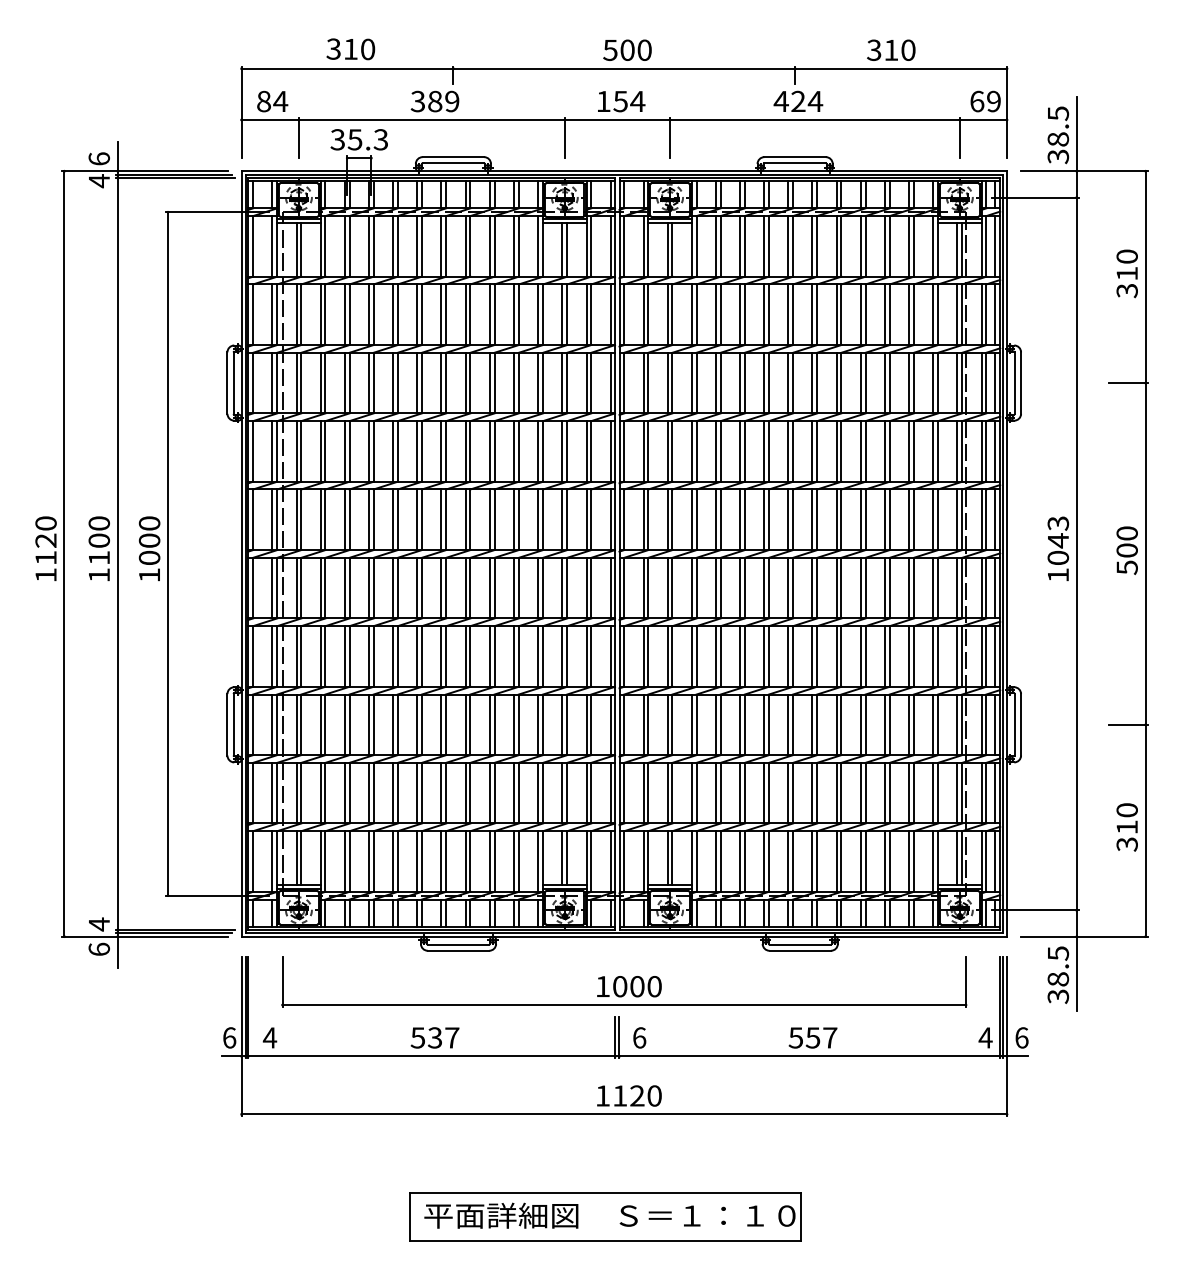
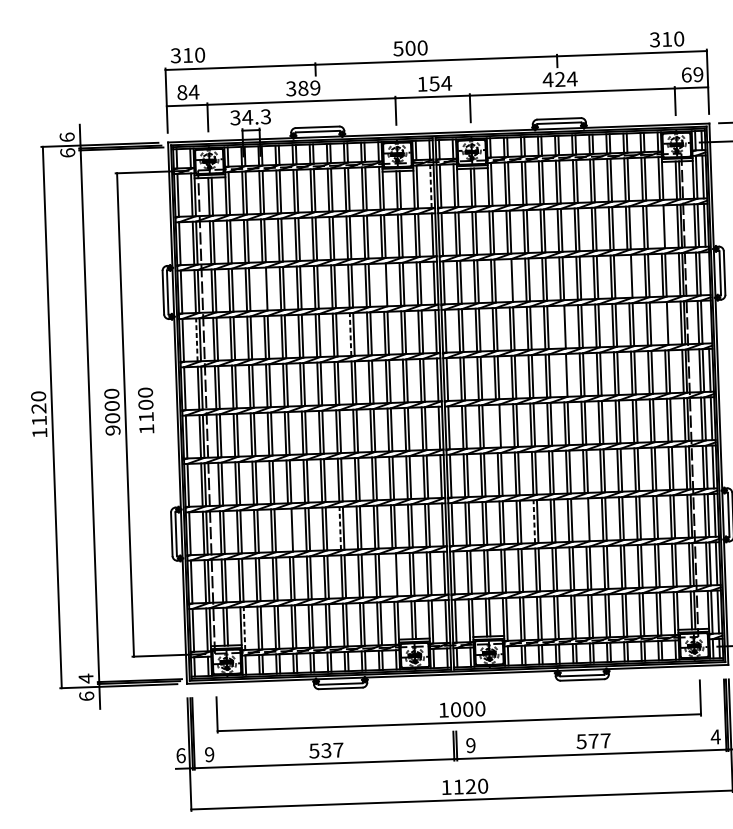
text: (350, 49) -> (187, 55), moved
text: (627, 49) -> (410, 47), moved
text: (891, 49) -> (667, 38), moved
text: (354, 139) -> (247, 117), 35.3 -> 34.3
text: (99, 181) -> (67, 153), 4 -> 6
line: (610, 245) -> (430, 185), solid -> dashed
line: (933, 314) -> (660, 226), removed
line: (368, 382) -> (263, 288), removed
line: (538, 382) -> (383, 284), removed
line: (715, 382) -> (508, 280), removed
line: (884, 382) -> (627, 276), removed
line: (995, 382) -> (706, 273), removed
line: (272, 450) -> (196, 339), solid -> dashed
line: (489, 450) -> (350, 333), solid -> dashed
line: (788, 451) -> (561, 327), removed
line: (933, 451) -> (664, 323), removed
line: (995, 451) -> (708, 322), removed
line: (788, 519) -> (563, 375), removed
text: (98, 548) -> (145, 410), moved
text: (149, 575) -> (112, 430), 1000 -> 9000
line: (691, 587) -> (496, 425), removed
line: (393, 724) -> (289, 529), removed
line: (465, 724) -> (340, 528), solid -> dashed
line: (740, 724) -> (534, 521), solid -> dashed
line: (812, 724) -> (585, 519), removed
line: (538, 792) -> (393, 574), removed
line: (325, 861) -> (244, 628), solid -> dashed
text: (269, 1037) -> (209, 754), 4 -> 9
text: (639, 1037) -> (470, 745), 6 -> 9
text: (812, 1037) -> (593, 740), 557 -> 577

